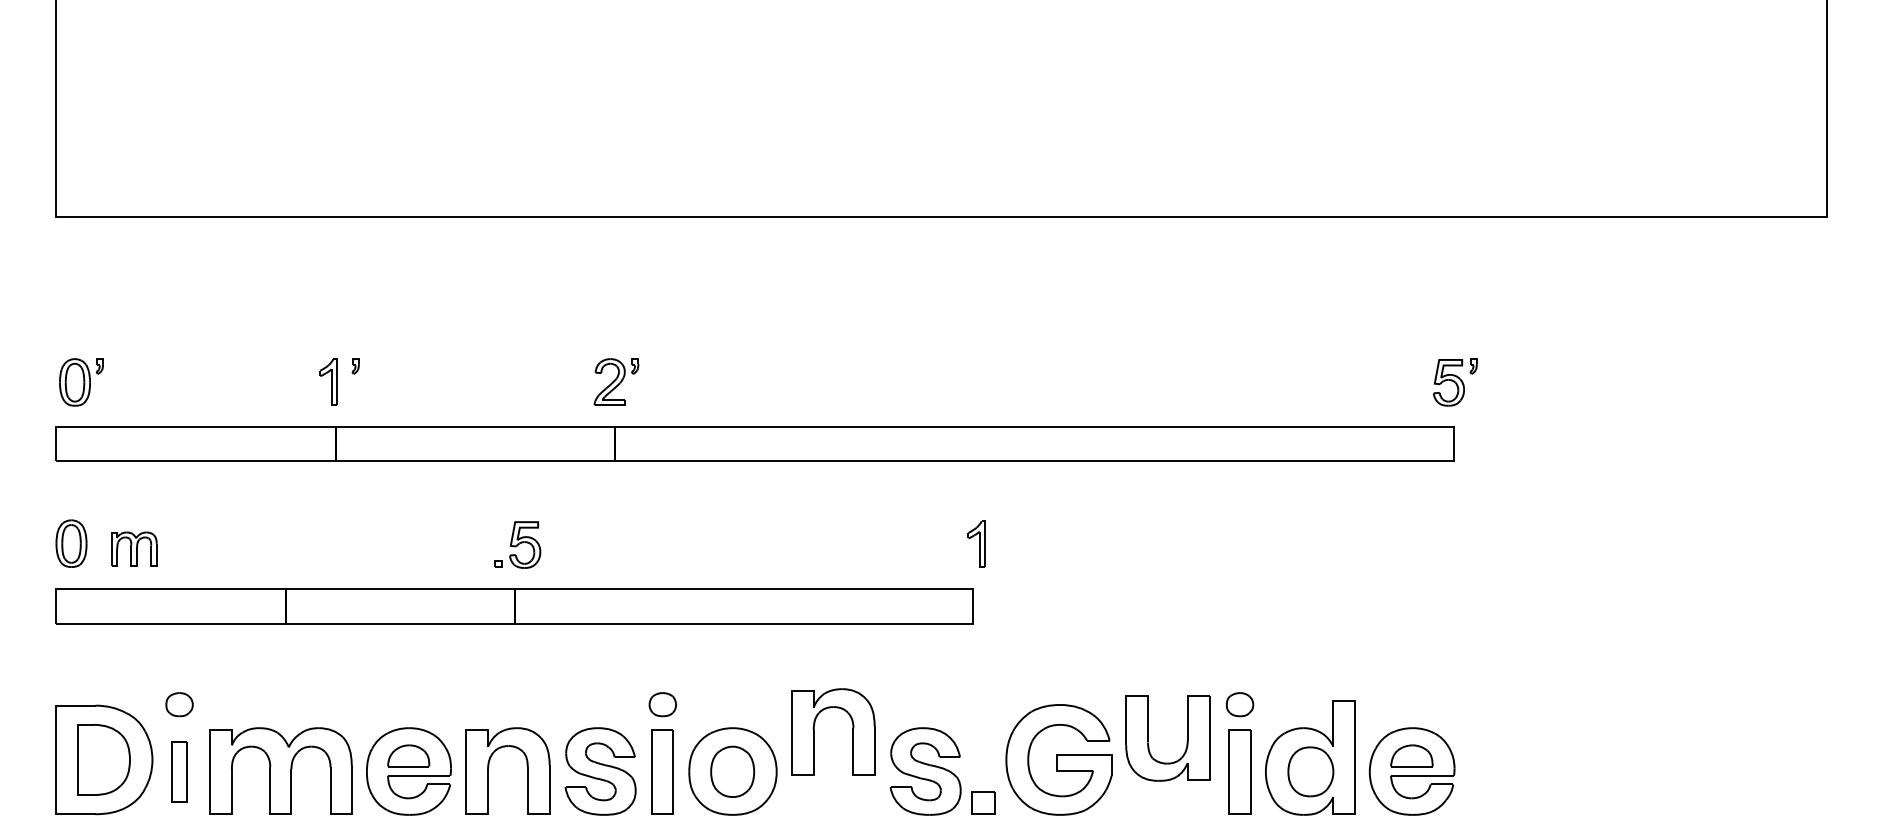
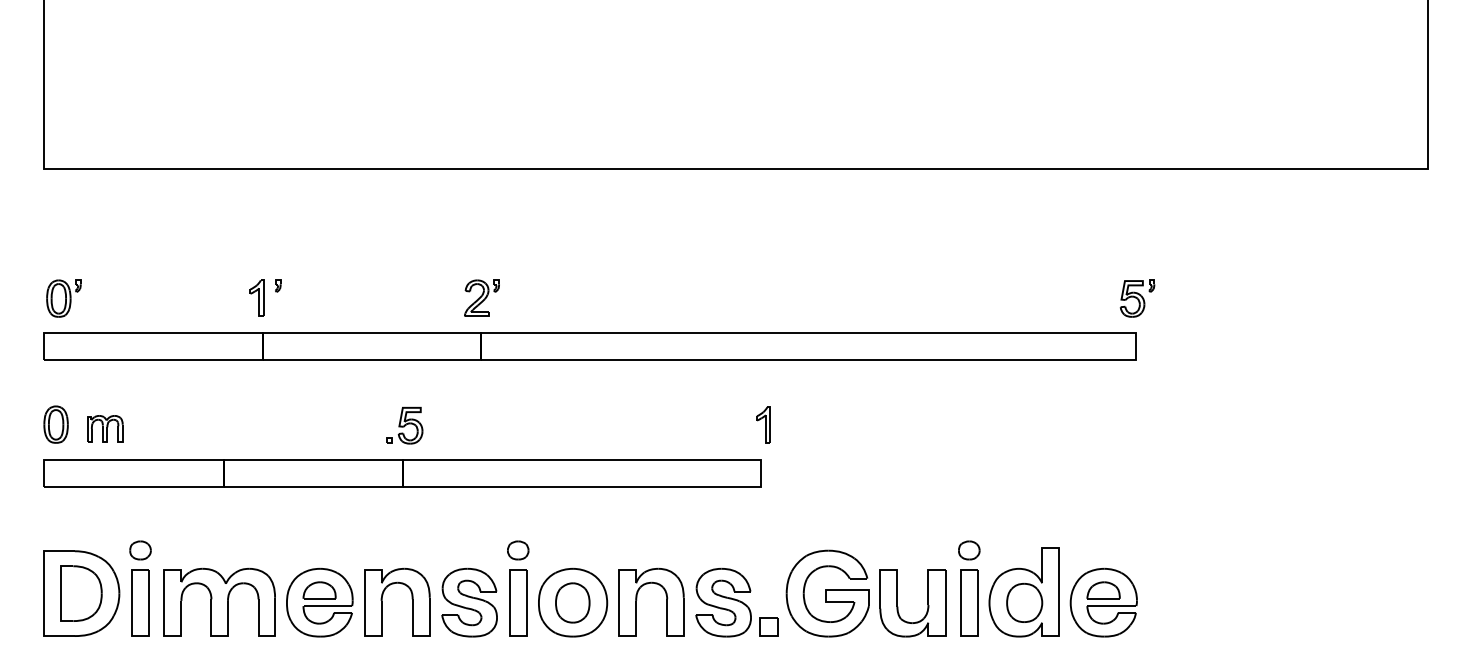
part: (814, 731) -> (636, 601), moved
part: (1148, 738) -> (897, 603), moved
part: (178, 771) -> (139, 602), size x1.43

